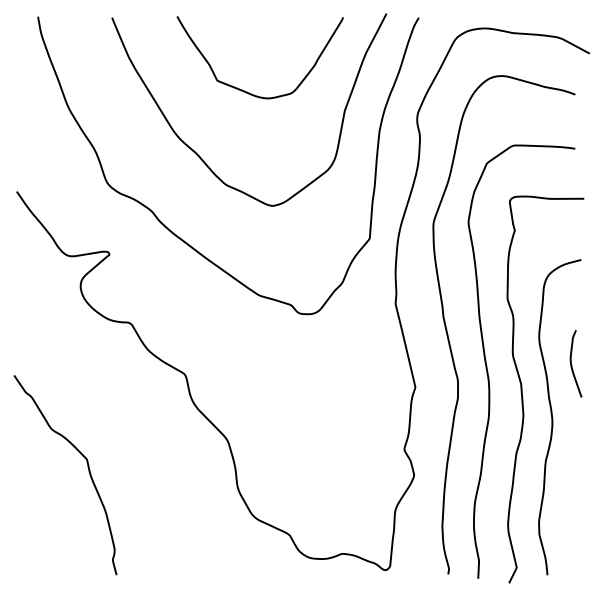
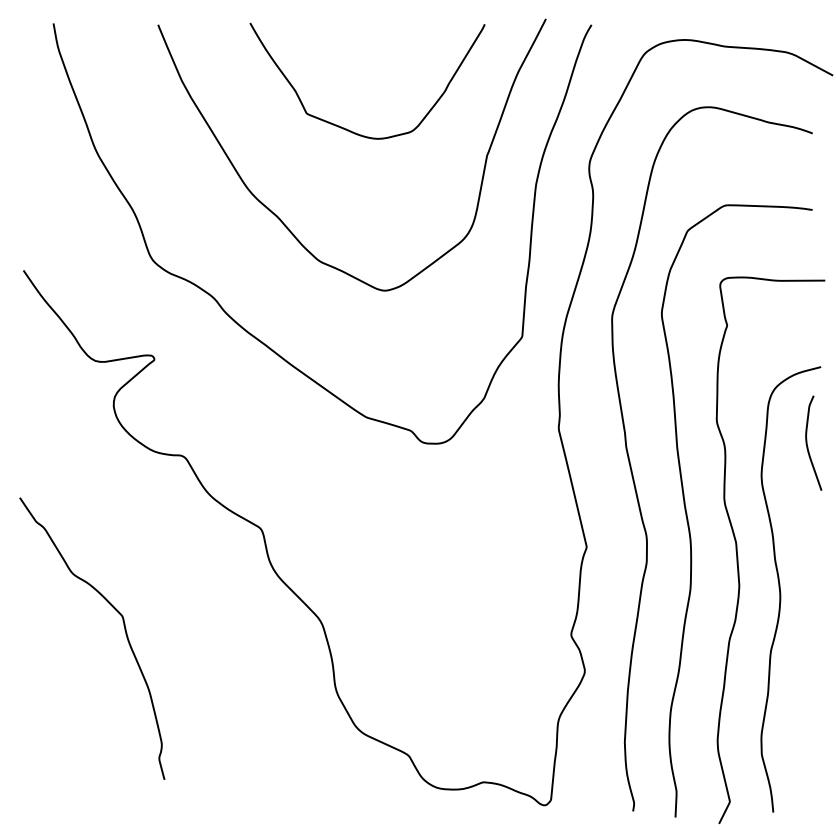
curve: (572, 364) -> (808, 444), moved
curve: (88, 471) -> (124, 633), moved

